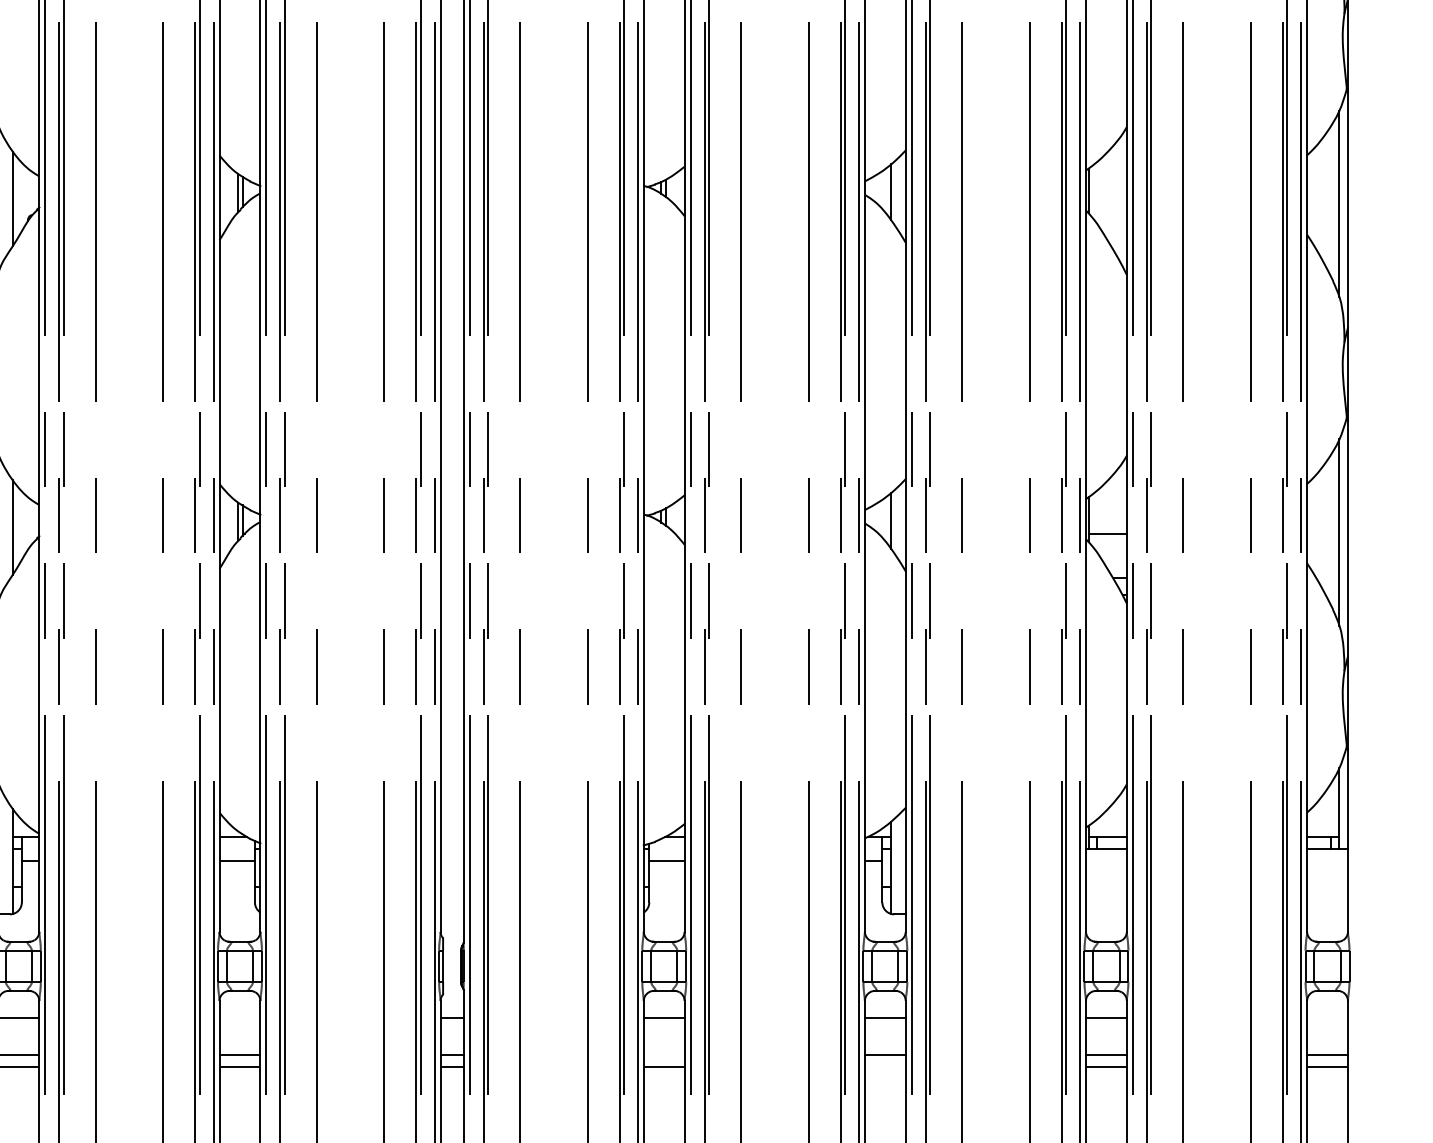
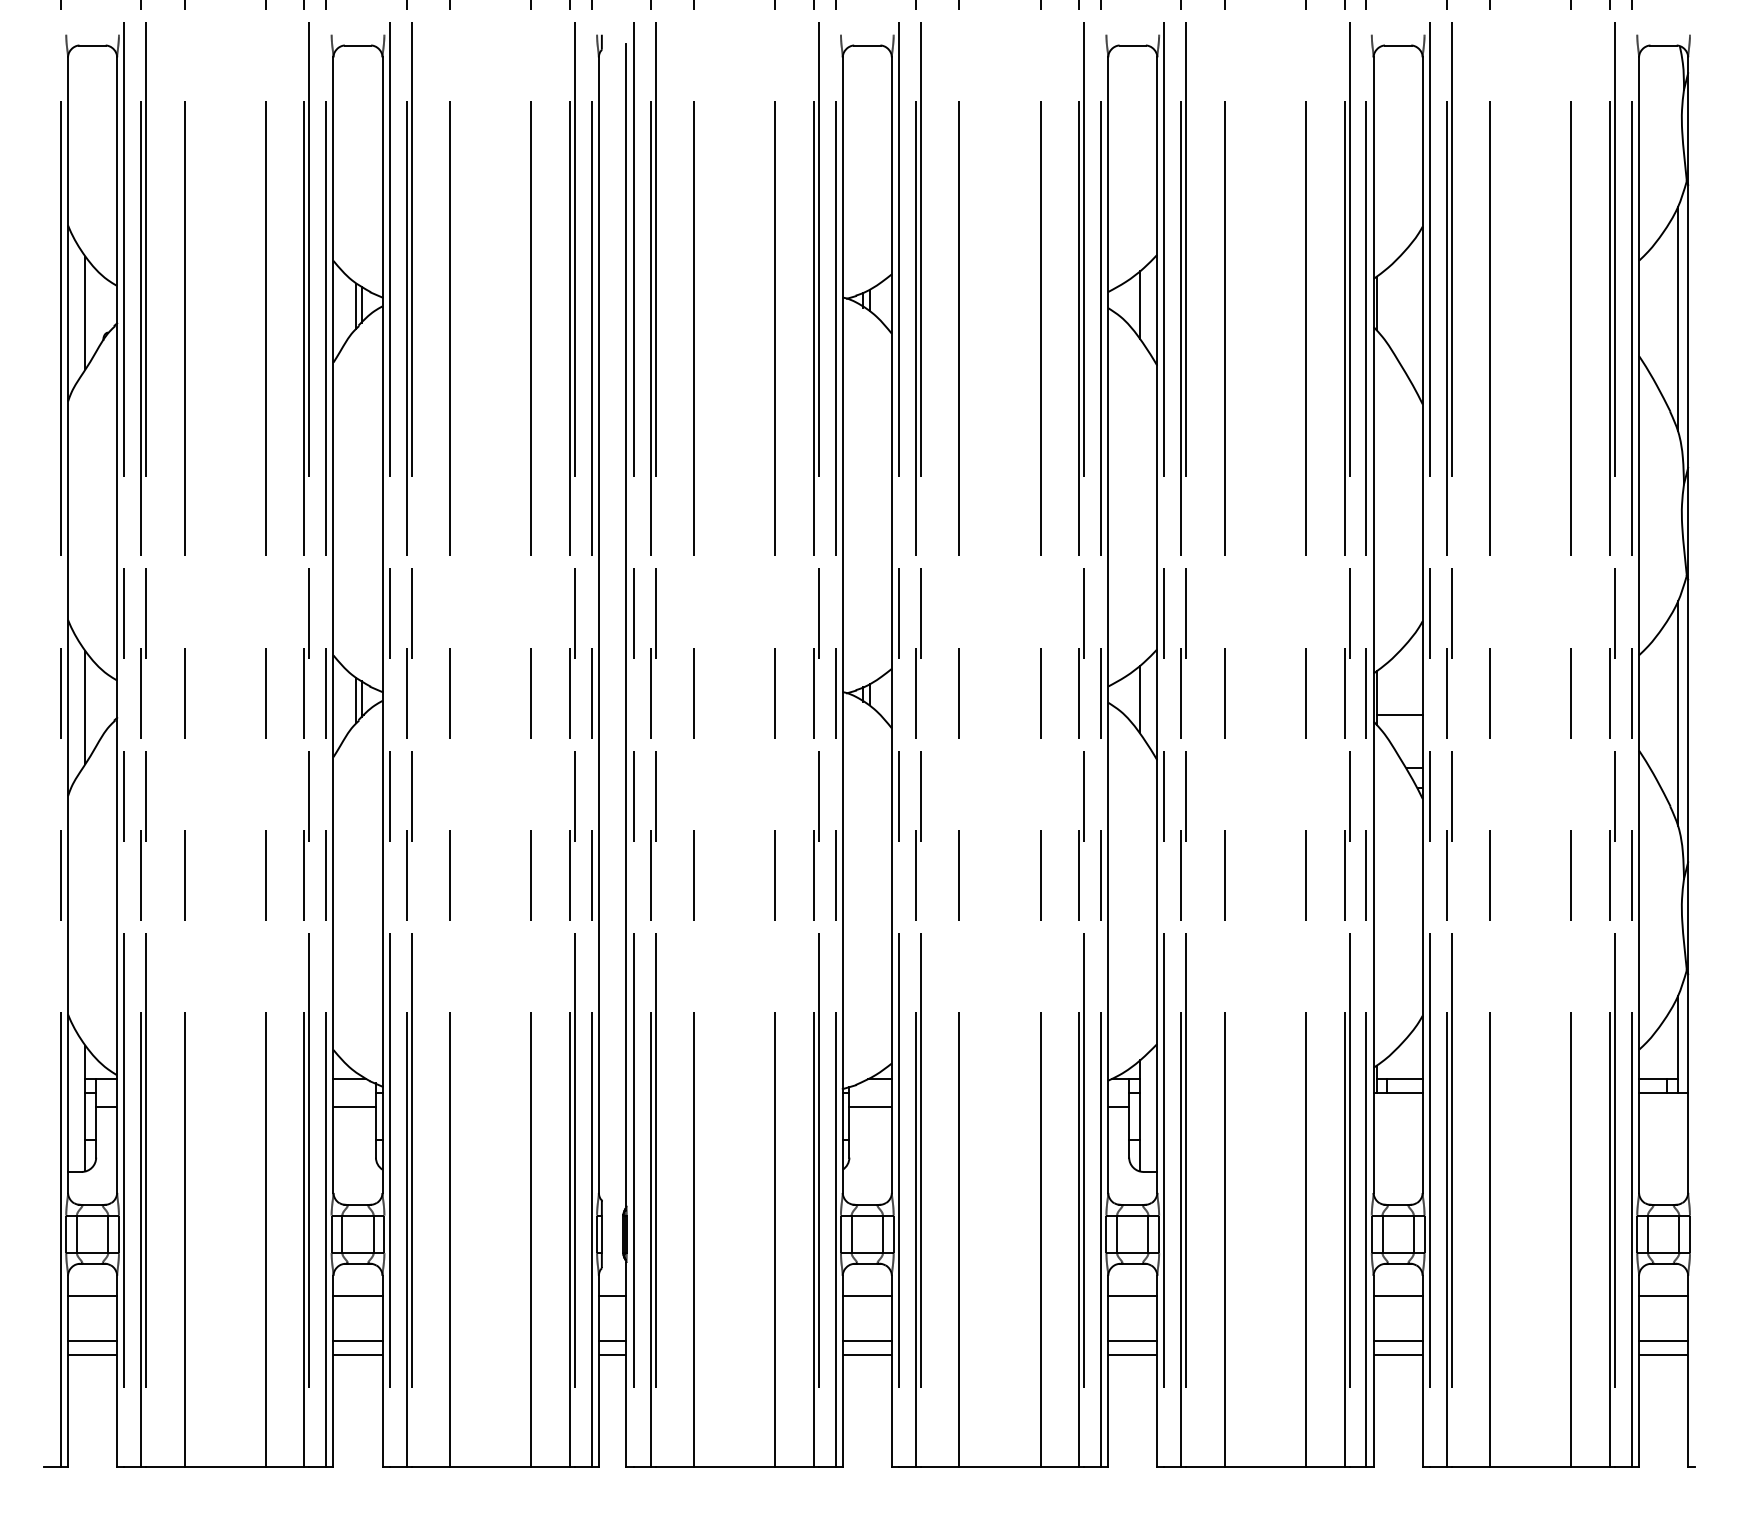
line: (239, 1018) -> (357, 1296), added
line: (1327, 1018) -> (1663, 1296), added
line: (663, 1054) -> (866, 1340), added
line: (885, 1066) -> (1132, 1354), added

